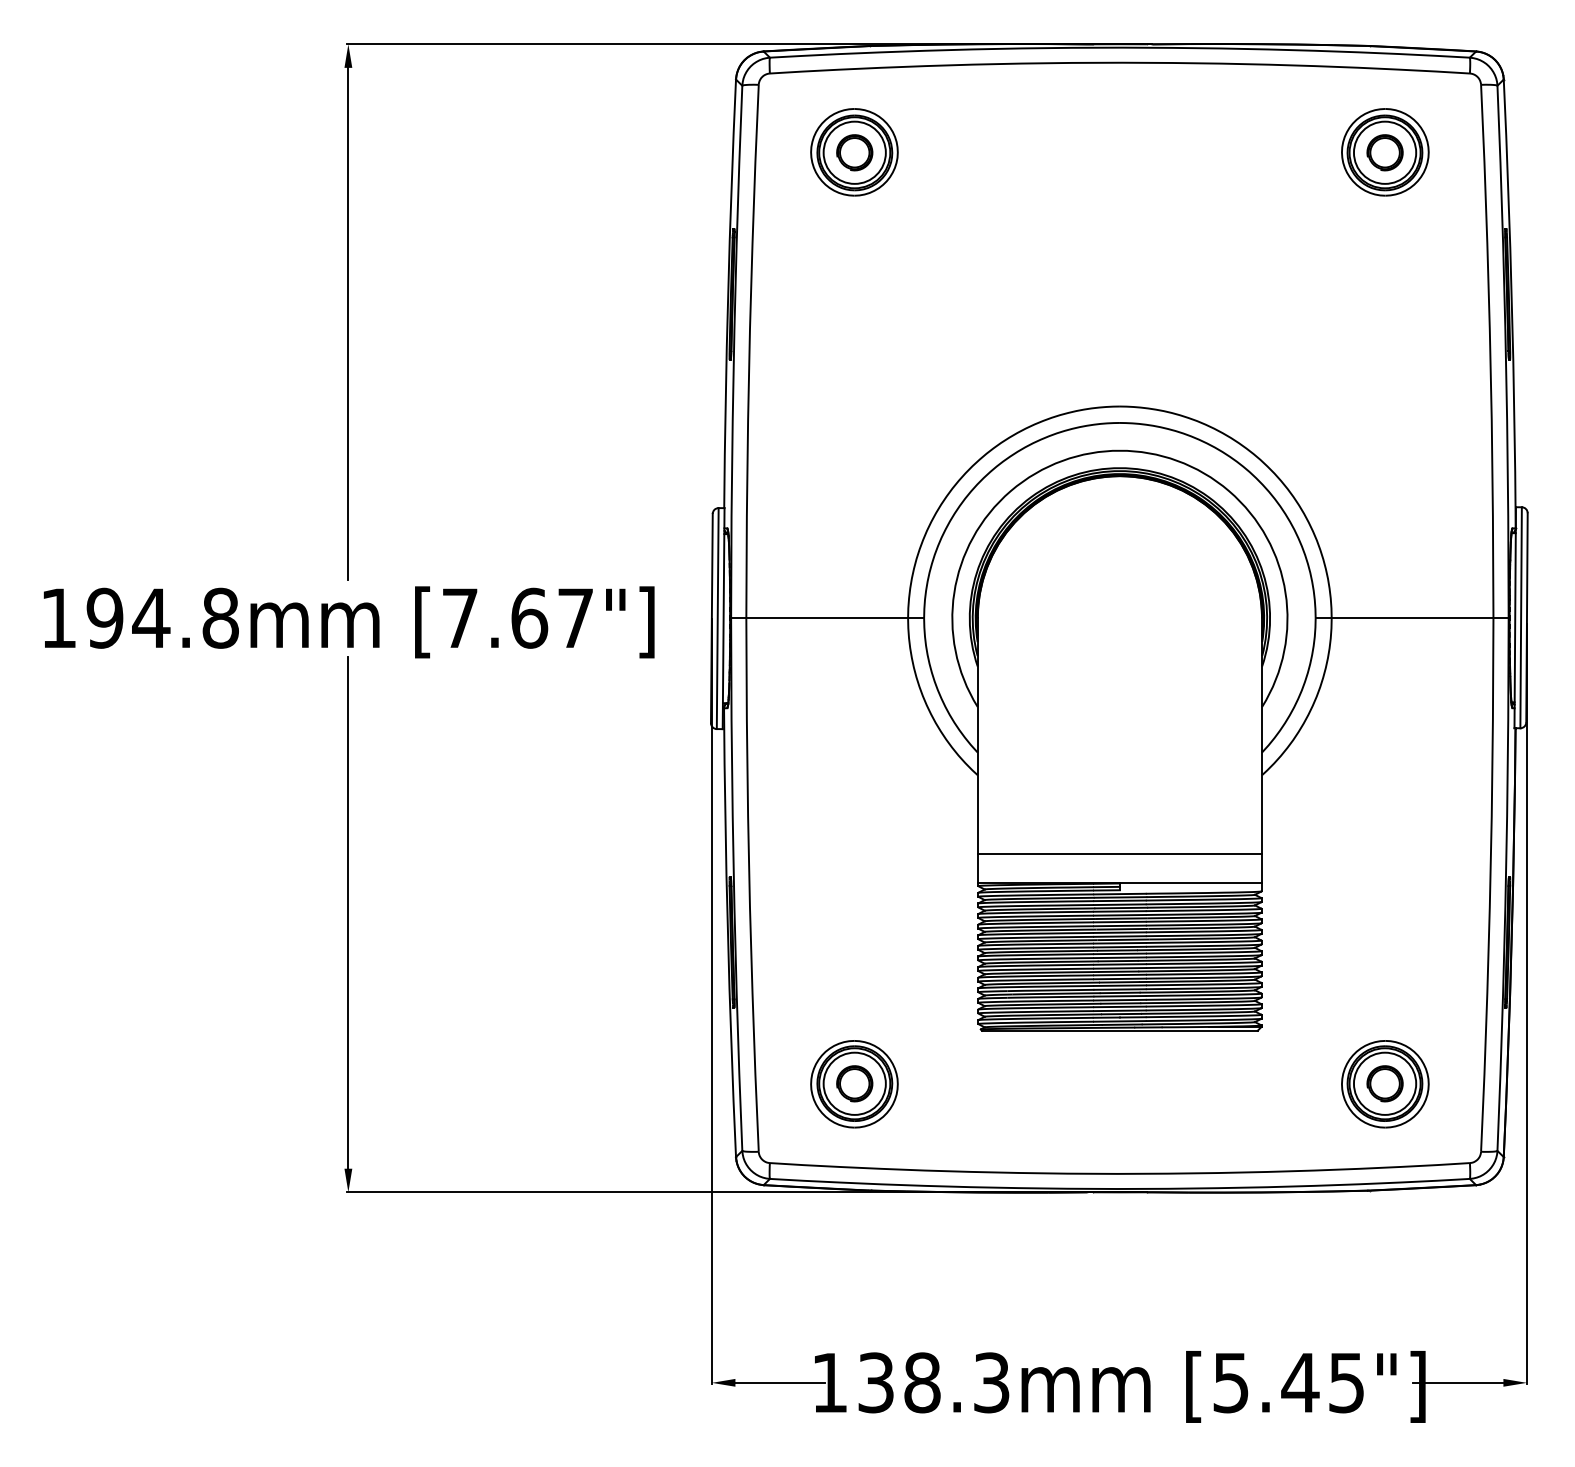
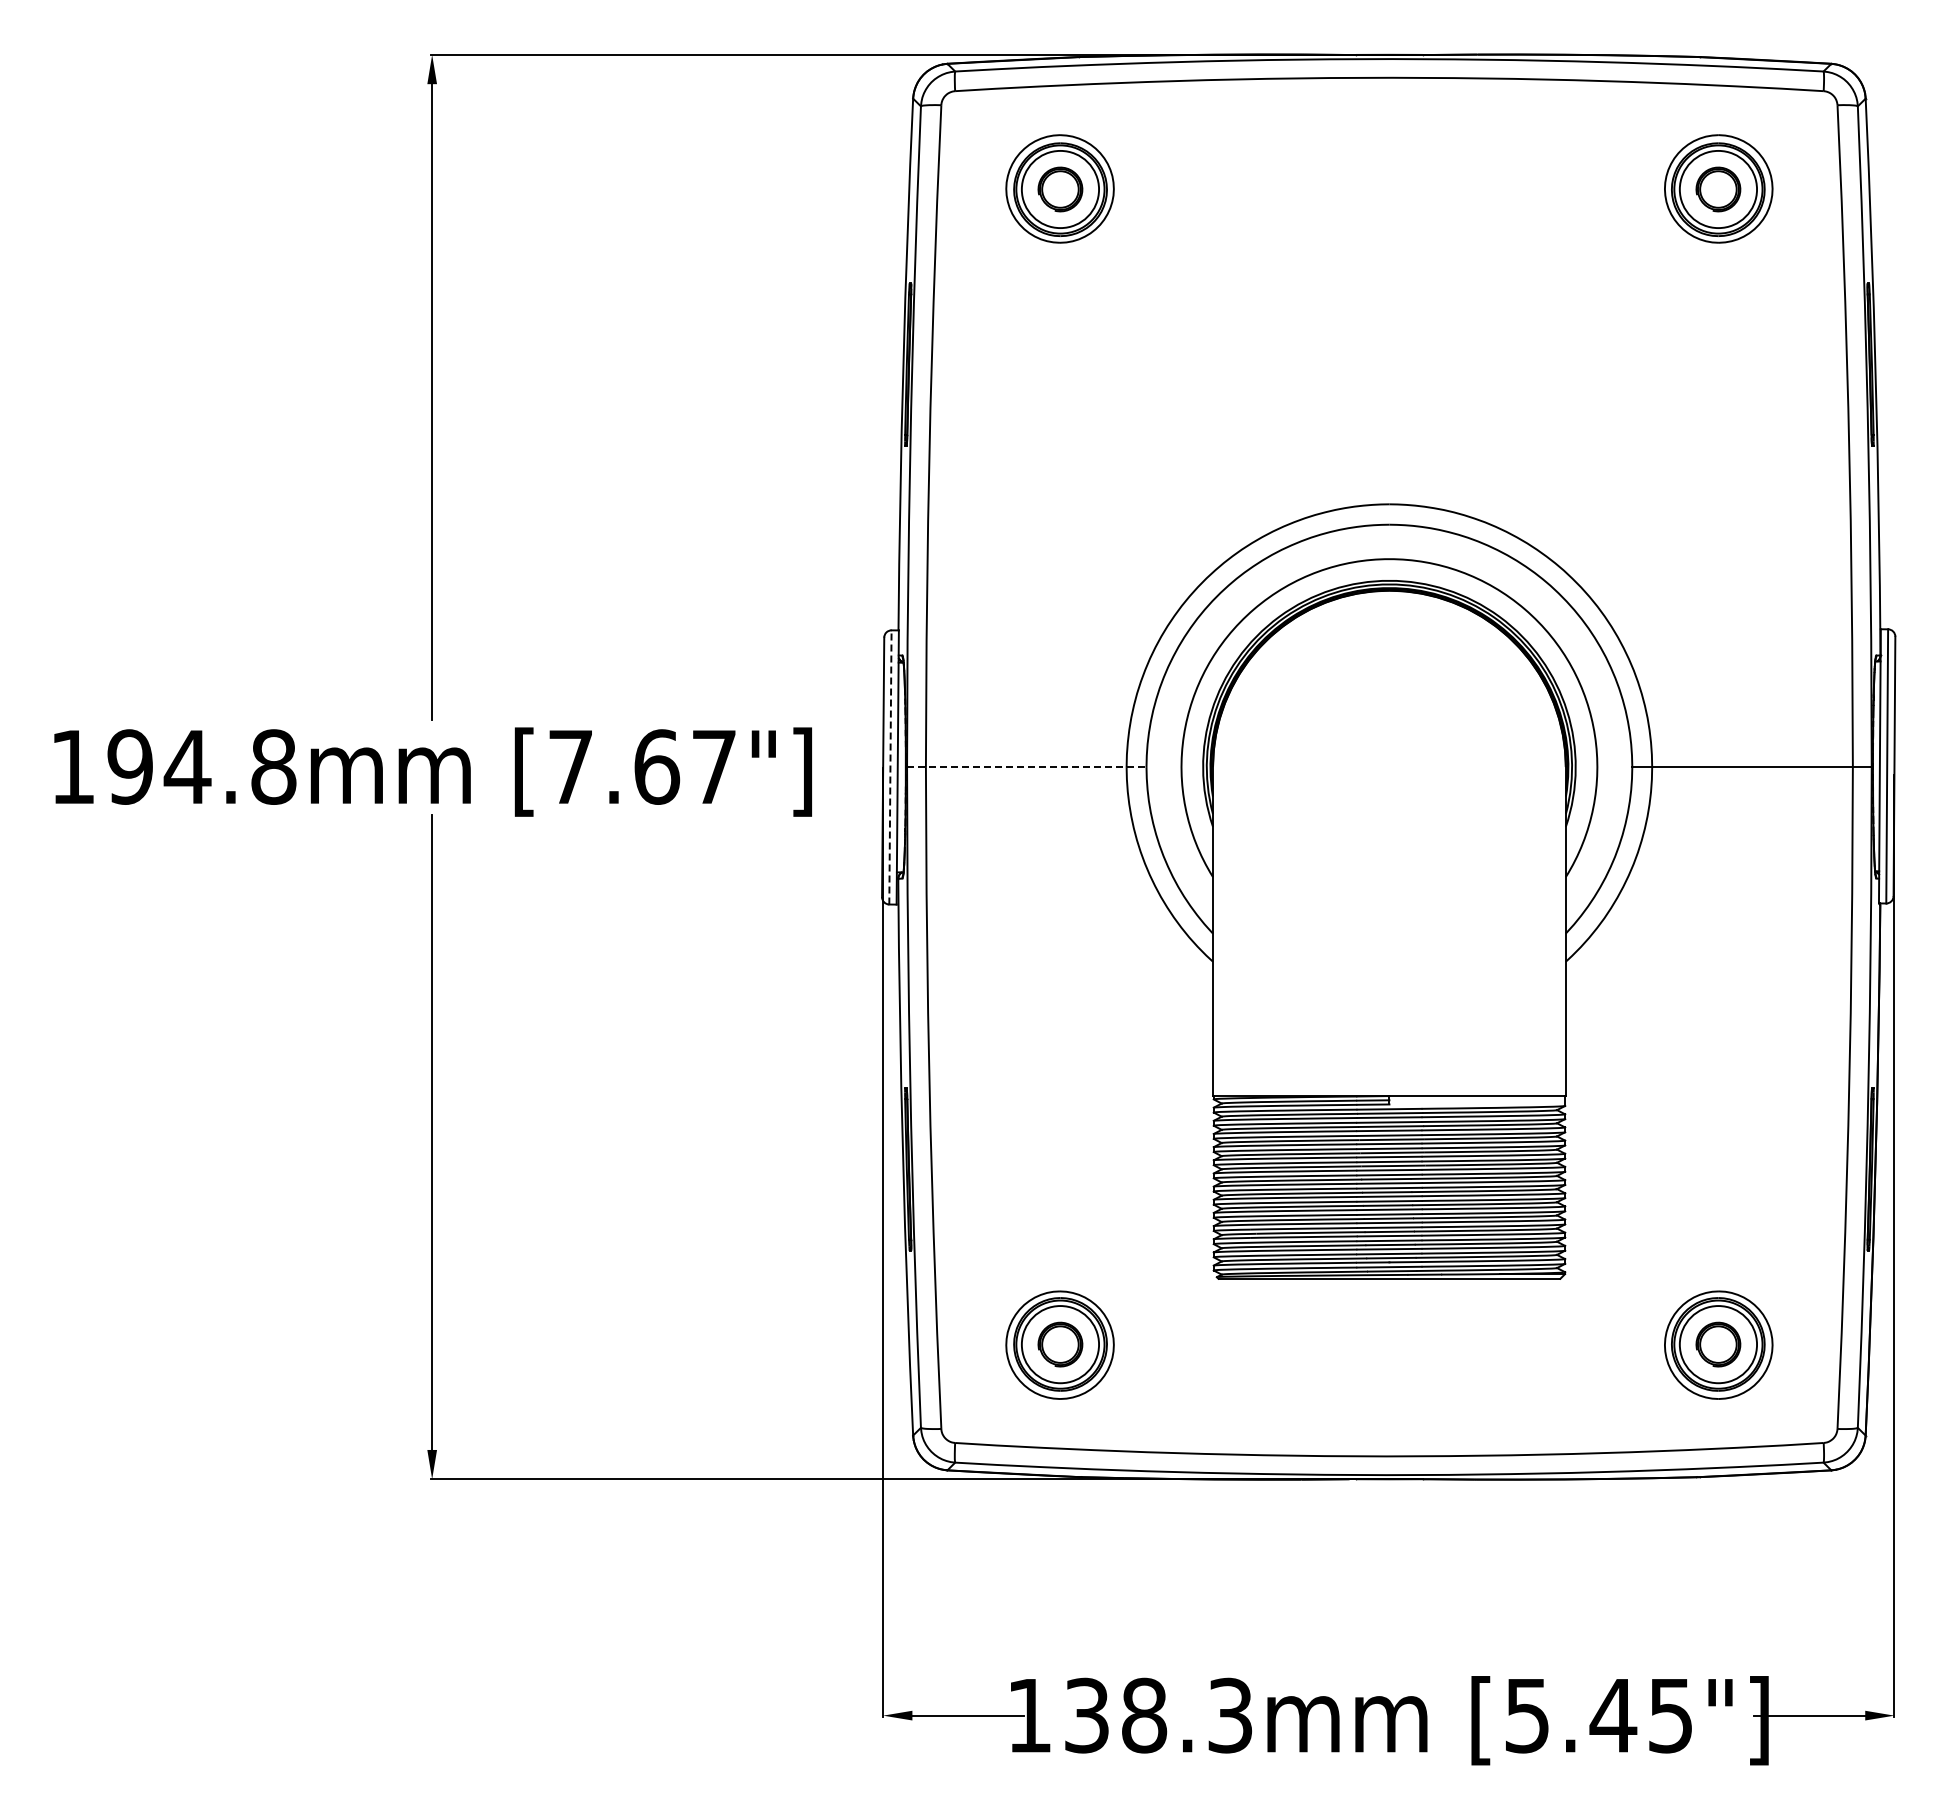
line: (717, 617) -> (890, 766), solid -> dashed
line: (827, 618) -> (1026, 767), solid -> dashed
line: (1119, 853) -> (1389, 1059), removed

